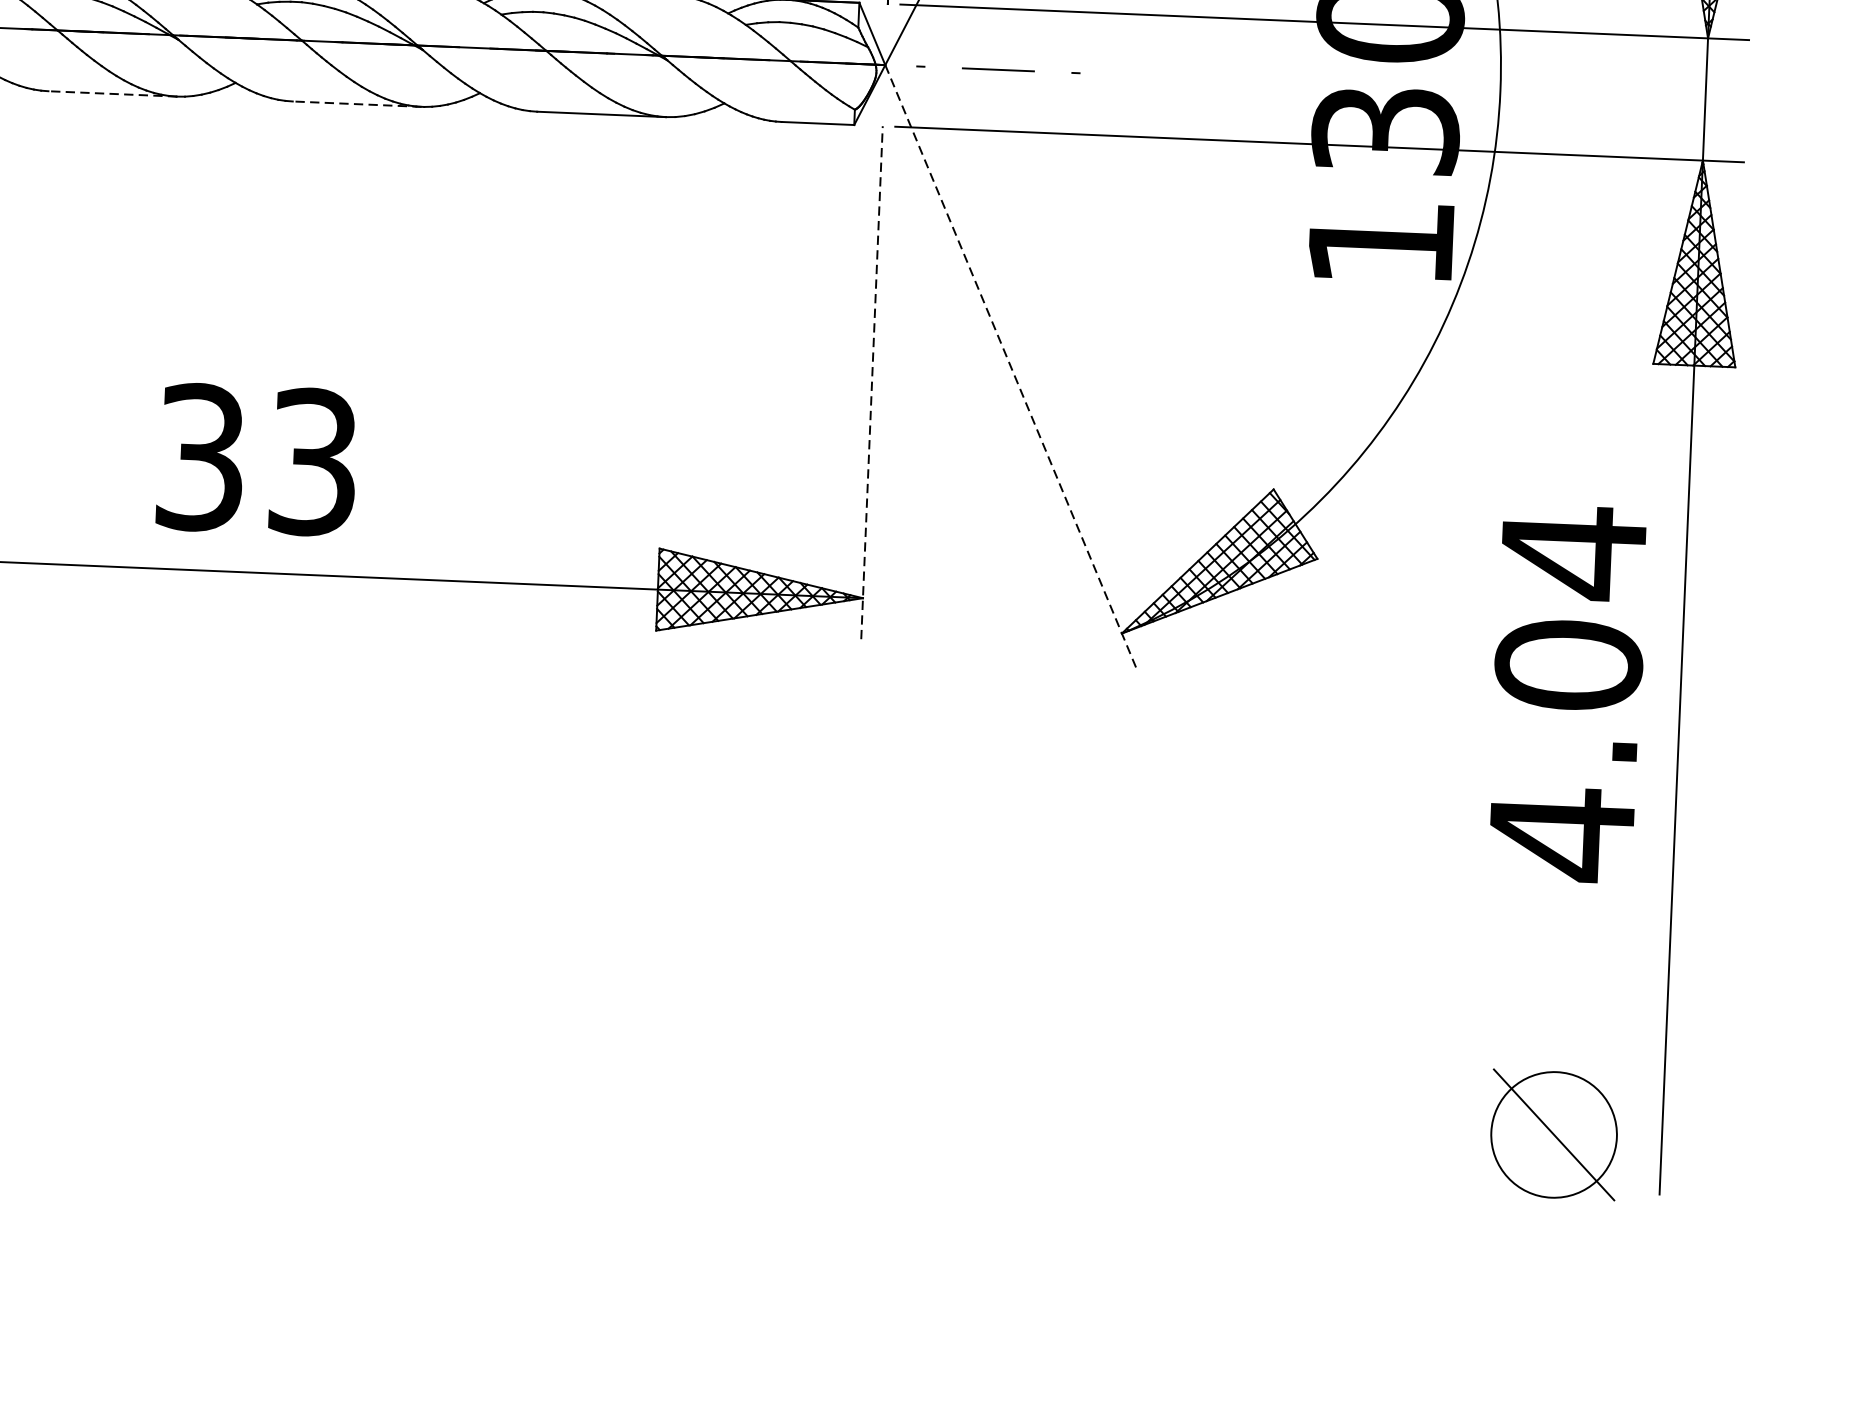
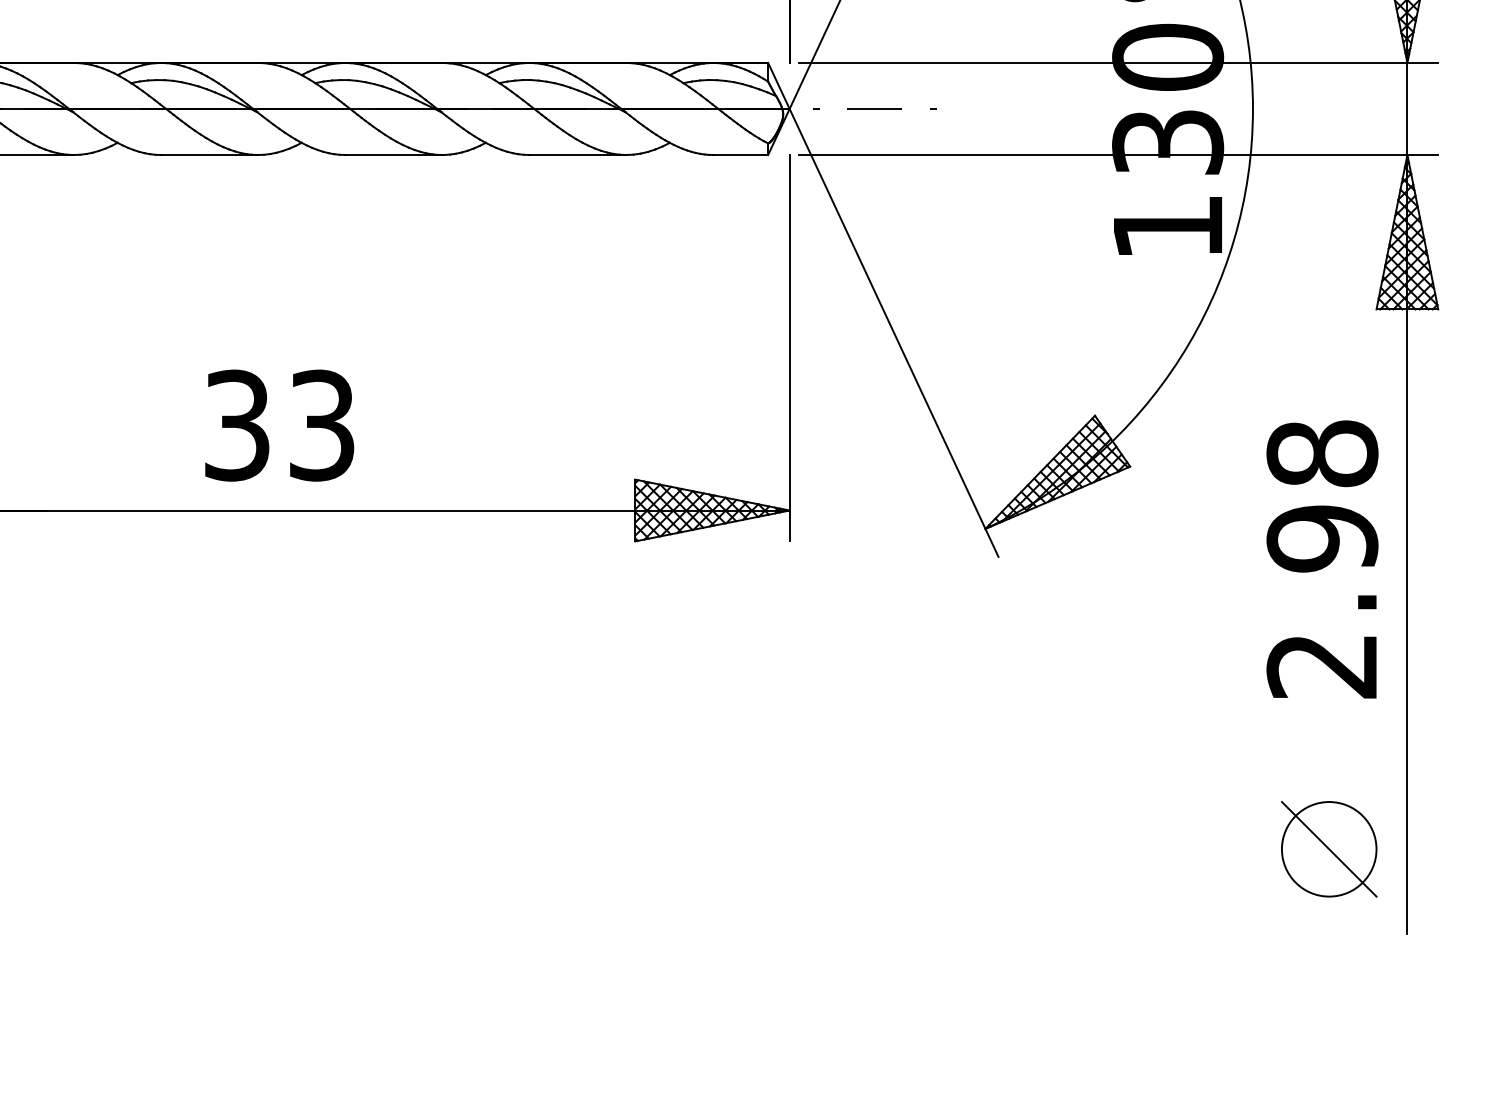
line: (112, 94) -> (209, 155), dashed -> solid
line: (356, 104) -> (393, 155), dashed -> solid
line: (1012, 369) -> (894, 333), dashed -> solid
line: (871, 381) -> (789, 347), dashed -> solid
text: (256, 459) -> (279, 425), moved
text: (1567, 692) -> (1322, 559), 4.04 -> 2.98
part: (1554, 1135) -> (1329, 849), moved

